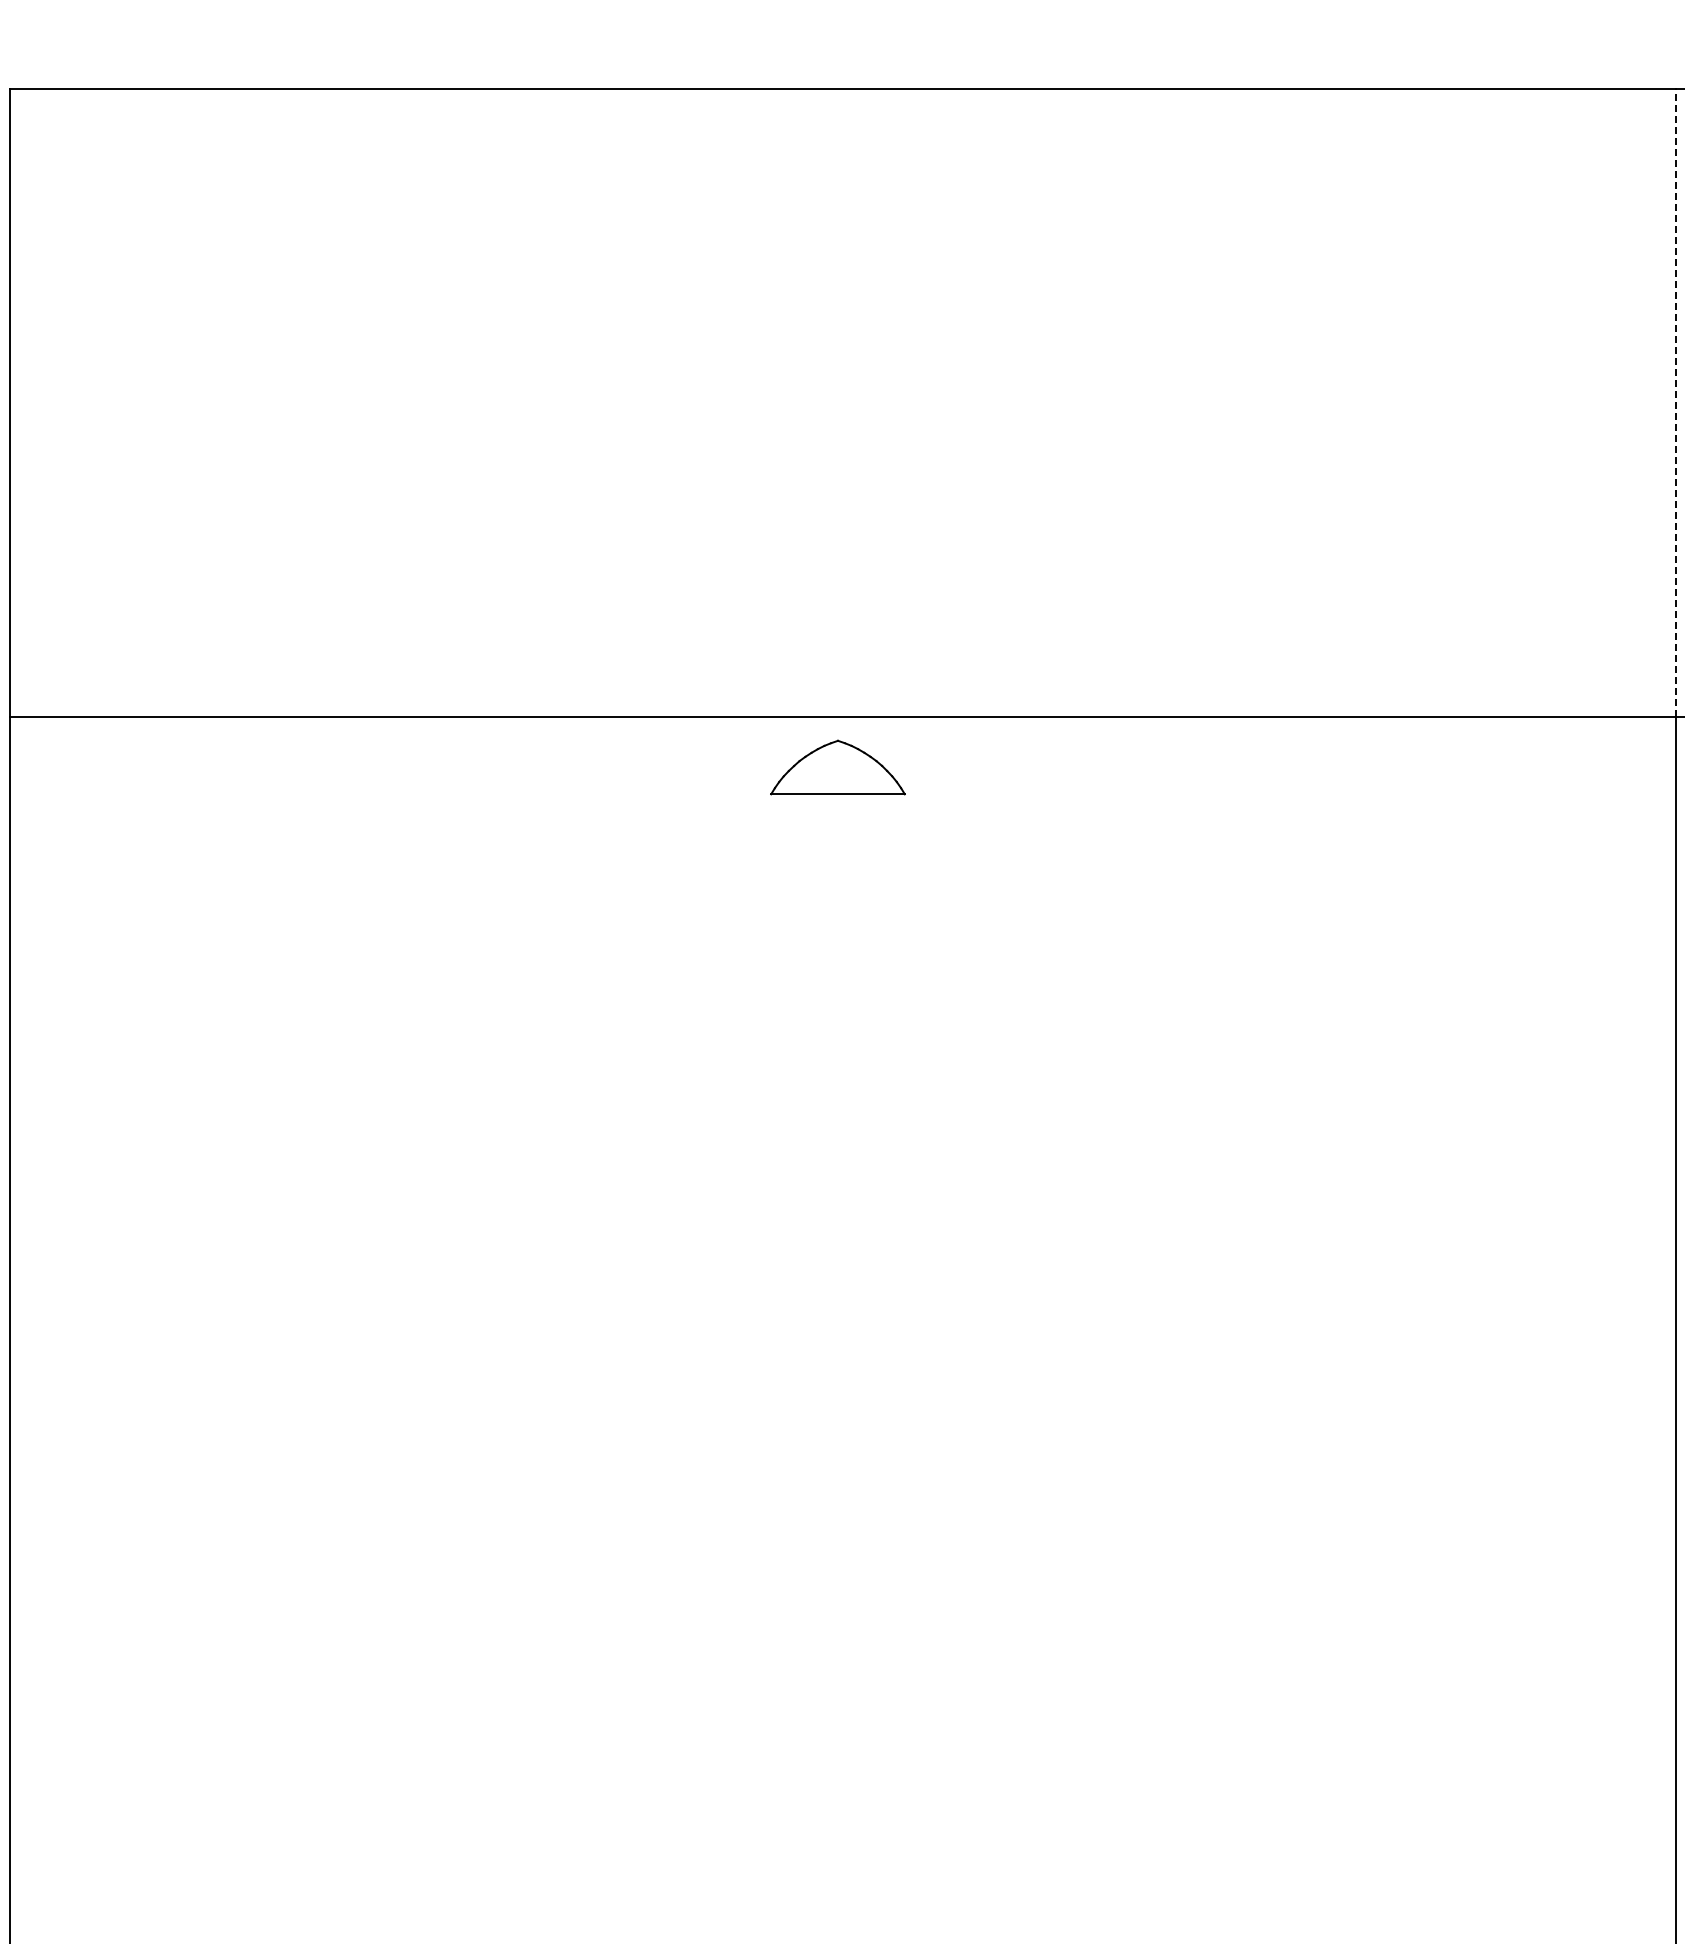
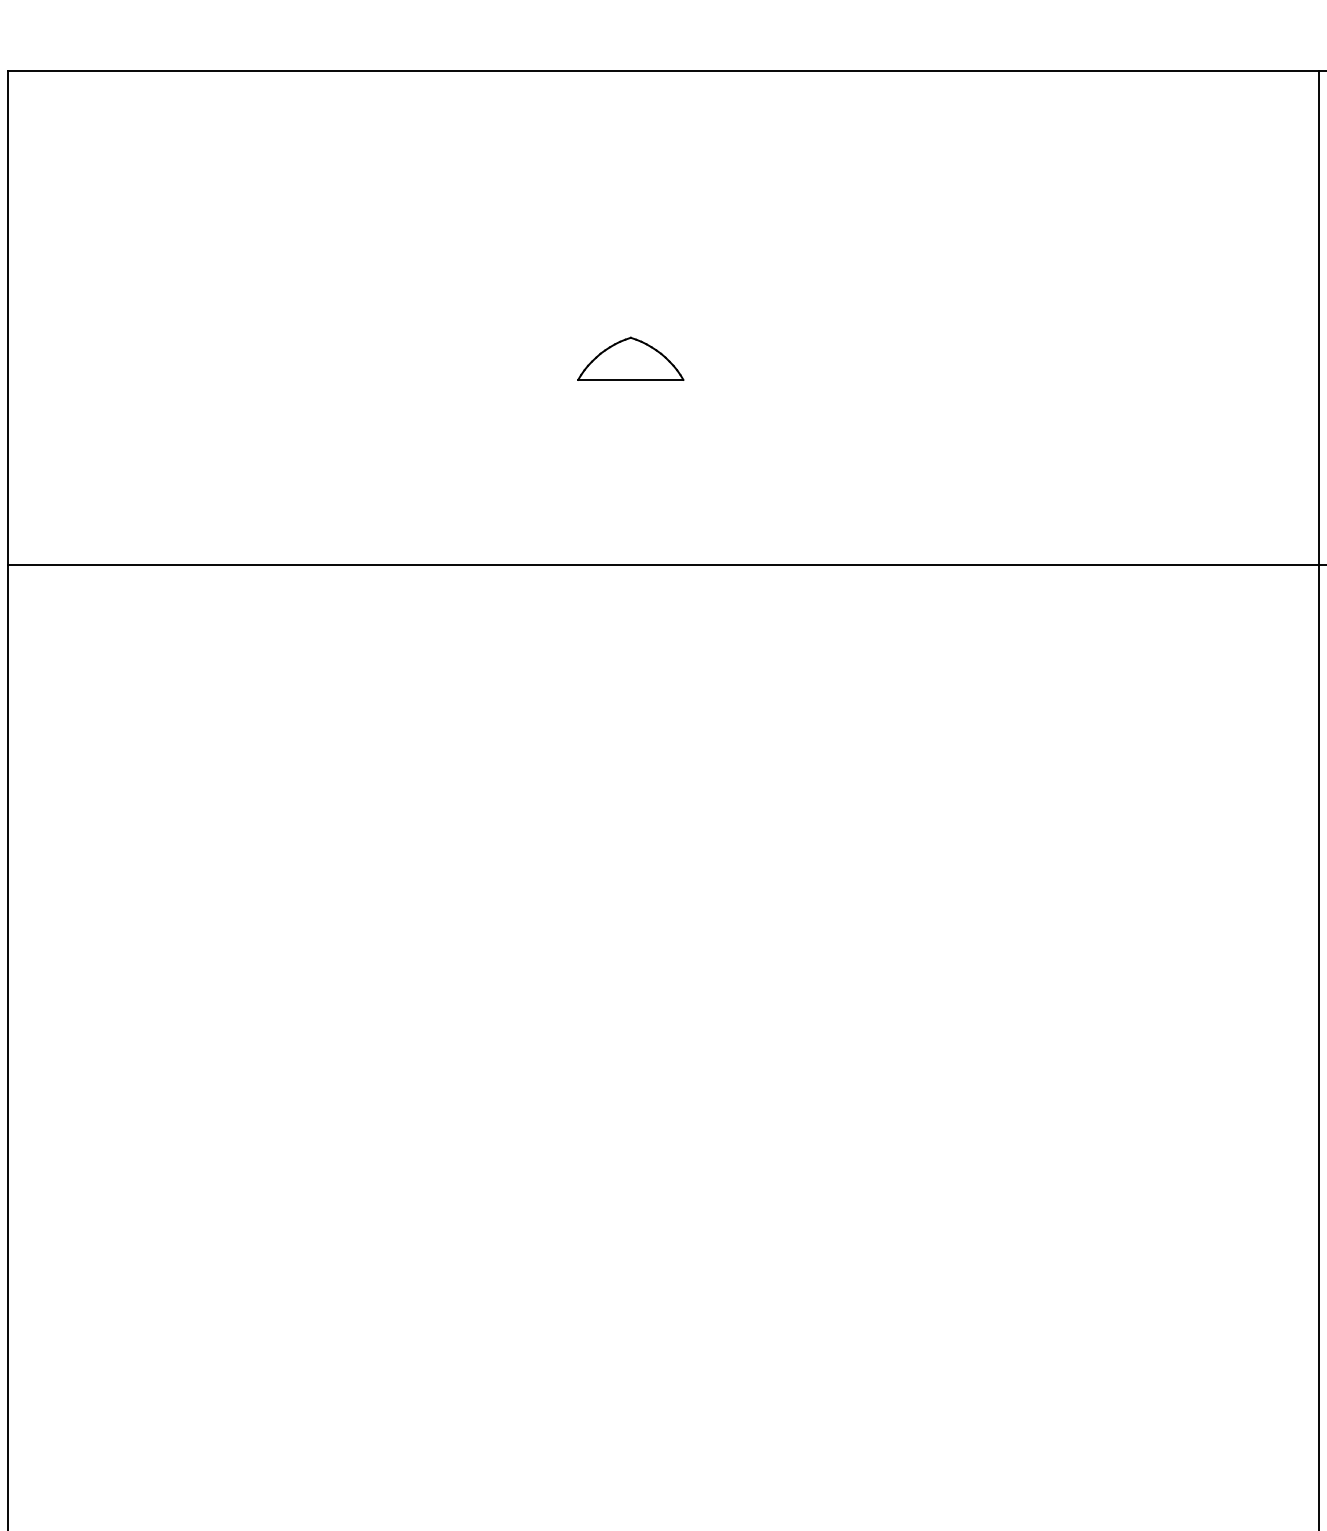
line: (1675, 403) -> (1319, 317), dashed -> solid
part: (837, 767) -> (630, 358), moved

